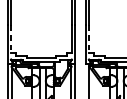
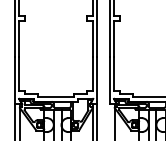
line: (11, 39) -> (19, 74), dashed -> solid
line: (89, 39) -> (114, 74), dashed -> solid

